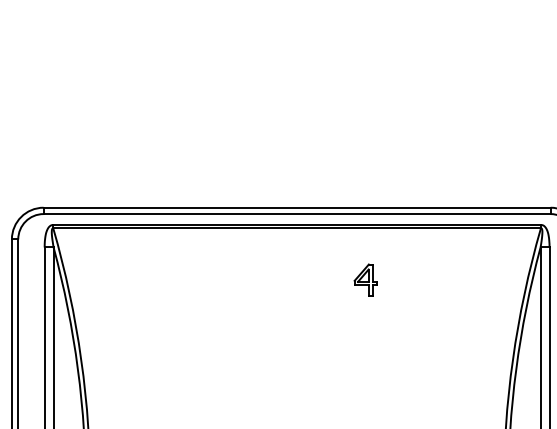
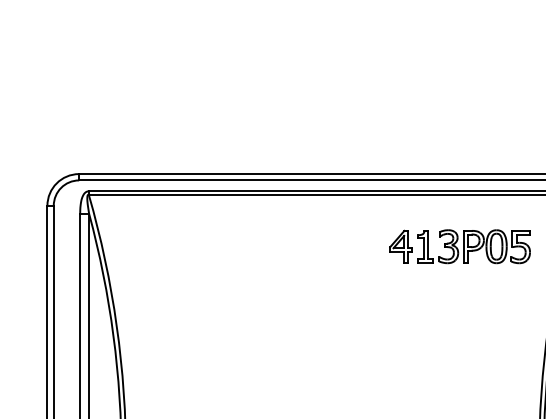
part: (438, 280) -> (474, 246), added

